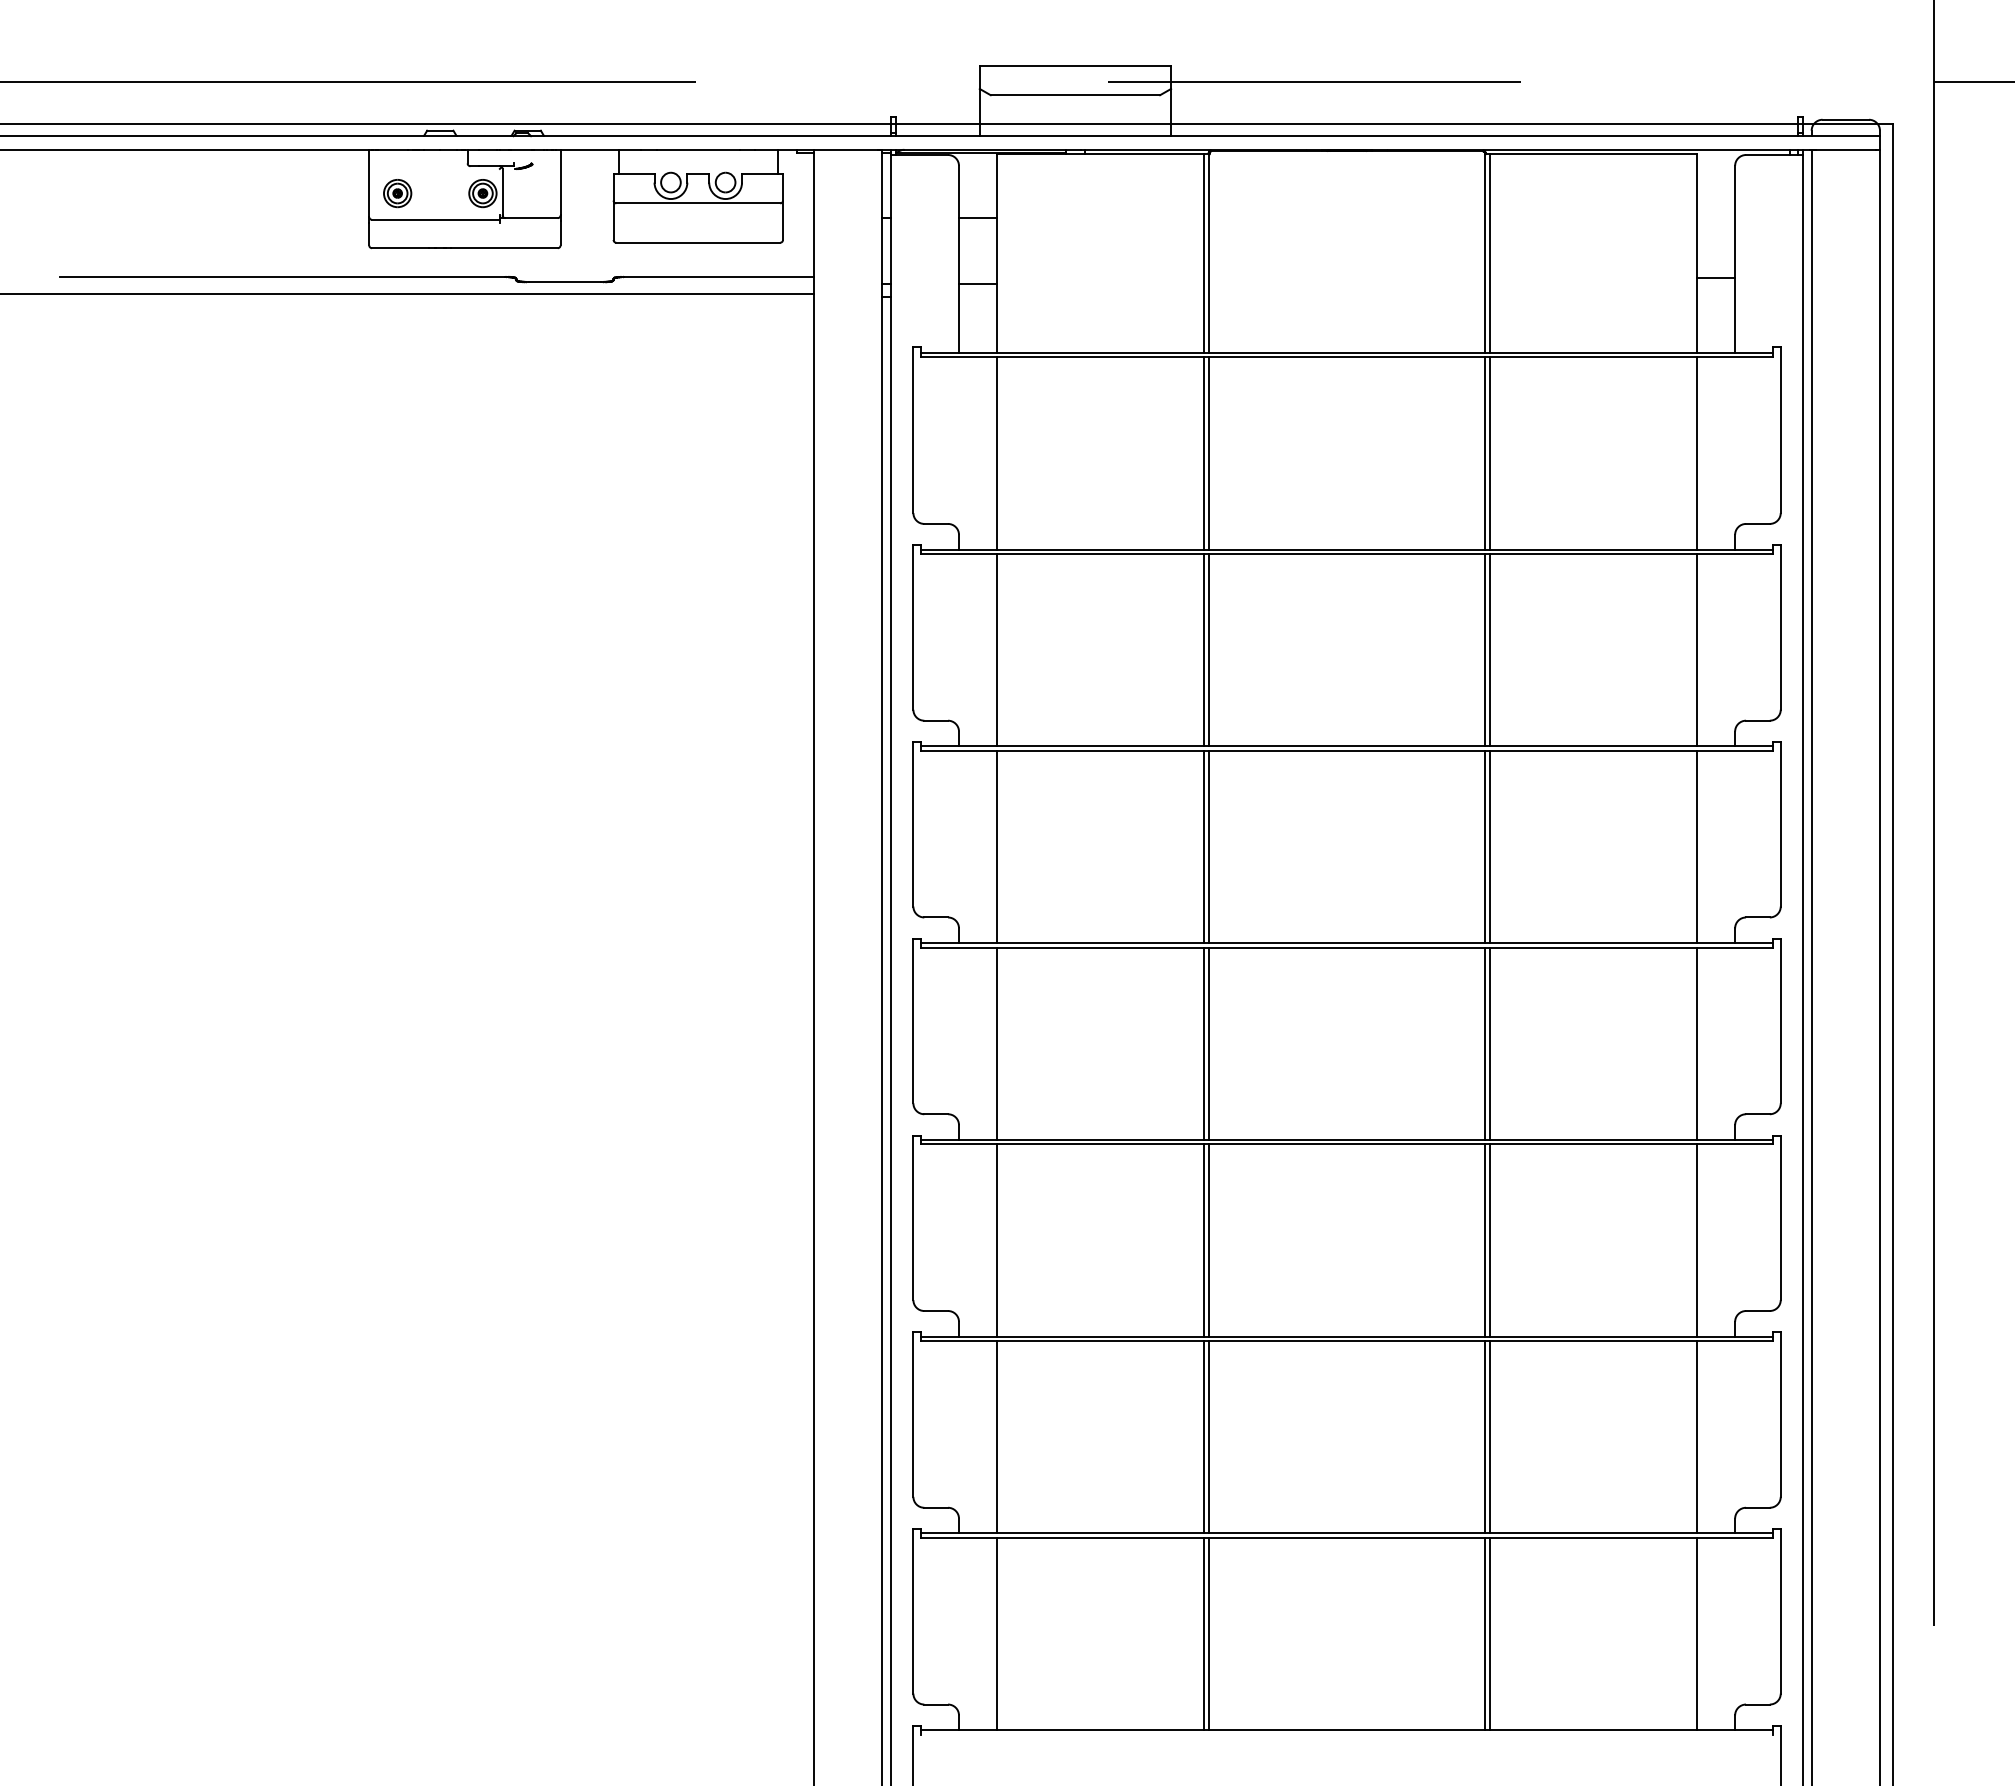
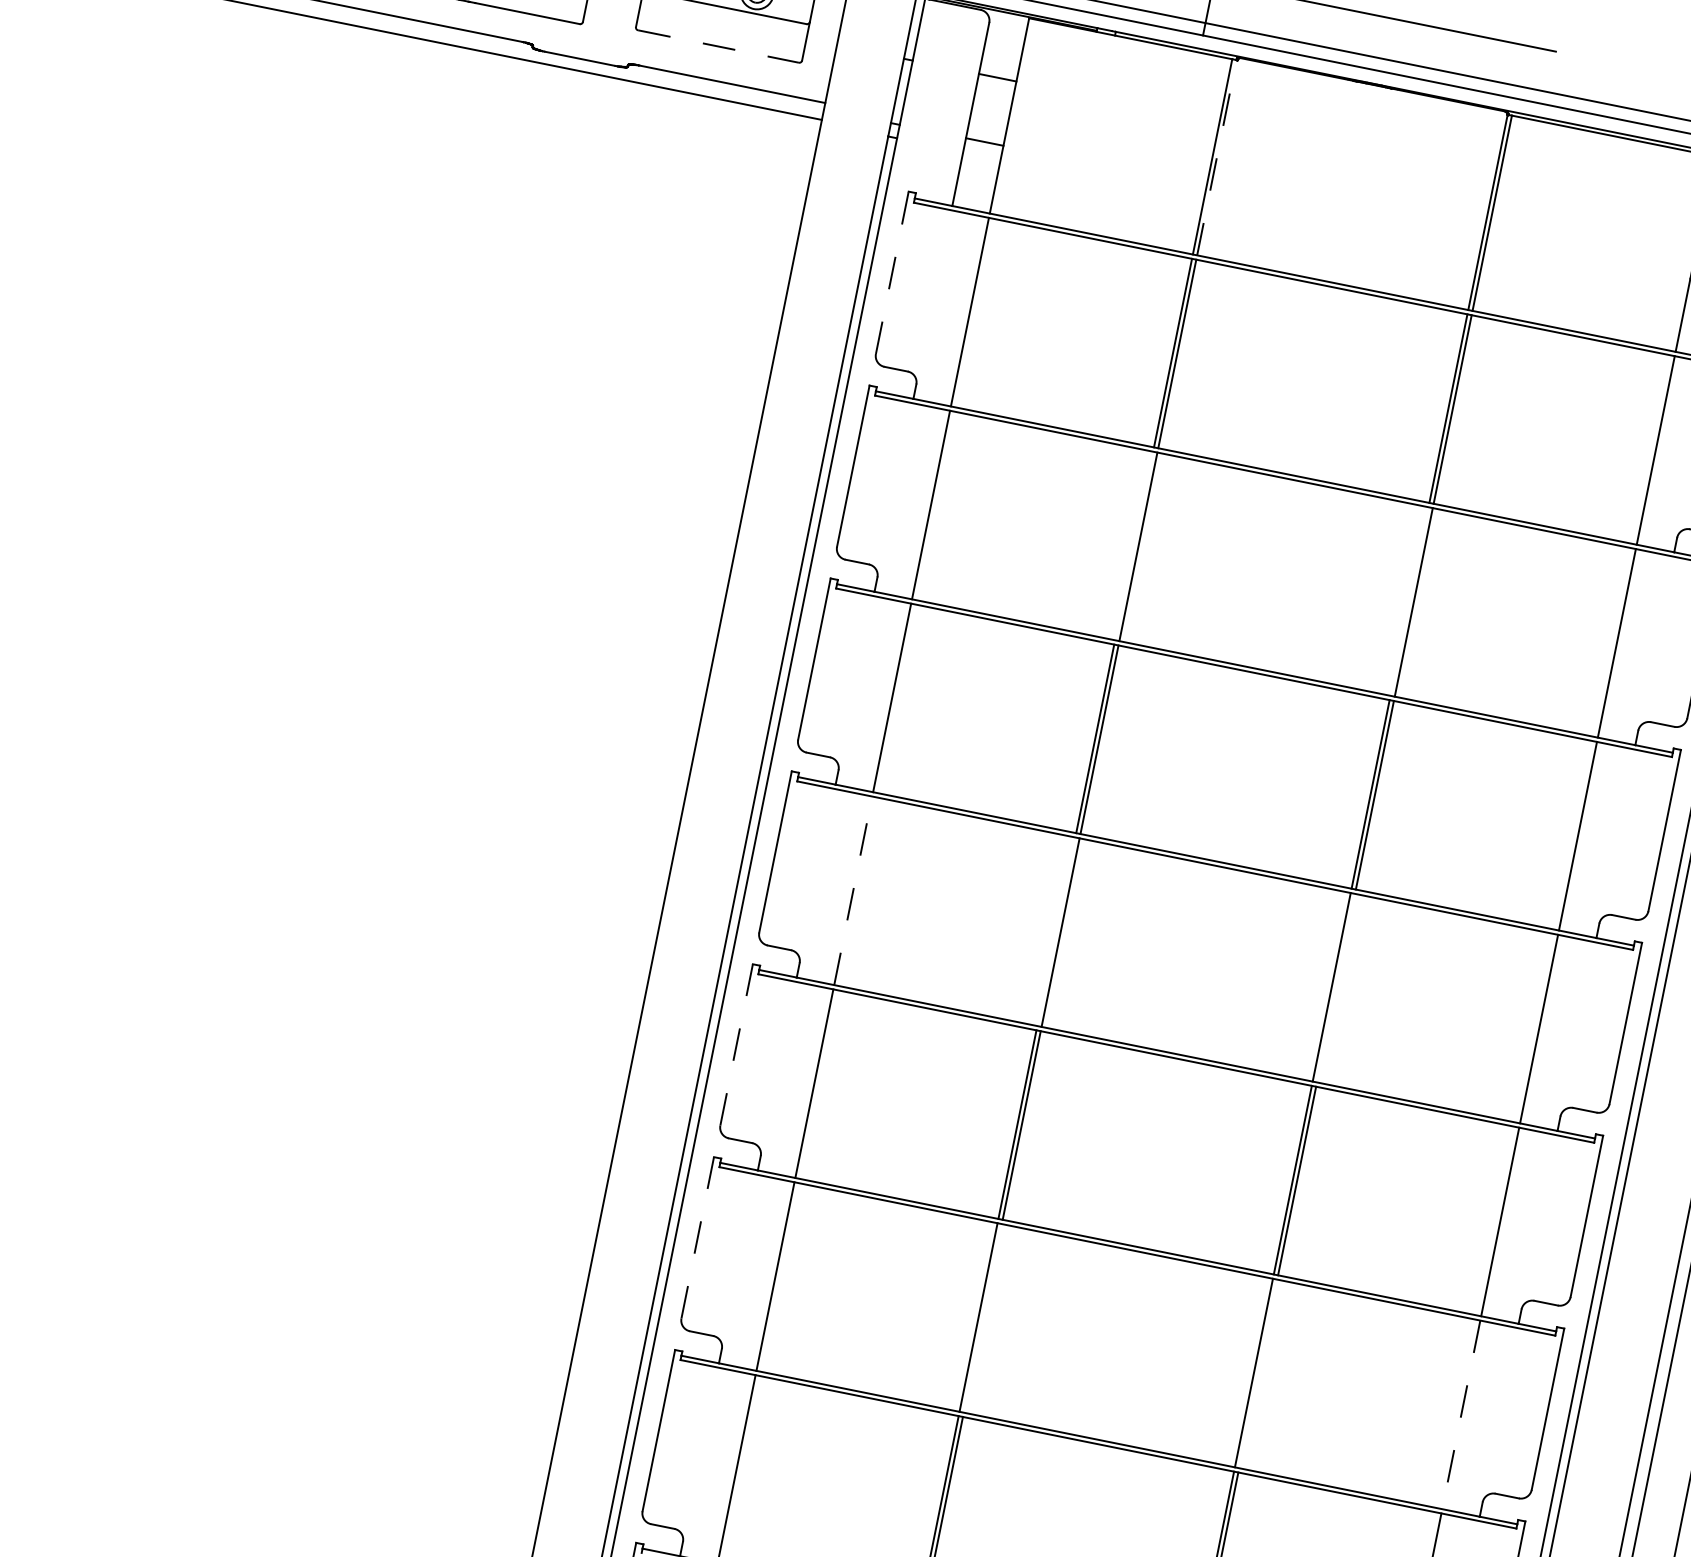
line: (698, 242) -> (718, 46), solid -> dashed
line: (1208, 253) -> (1216, 157), solid -> dashed
line: (913, 430) -> (892, 273), solid -> dashed
line: (1204, 650) -> (1134, 546), removed
line: (1485, 650) -> (1409, 601), removed
line: (997, 1043) -> (853, 890), solid -> dashed
line: (1204, 1043) -> (1056, 931), removed
line: (1489, 1043) -> (1335, 987), removed
line: (913, 1217) -> (736, 1044), solid -> dashed
line: (913, 1414) -> (697, 1237), solid -> dashed
line: (1208, 1437) -> (982, 1318), removed
line: (1489, 1437) -> (1257, 1374), removed
line: (1696, 1437) -> (1460, 1415), solid -> dashed

